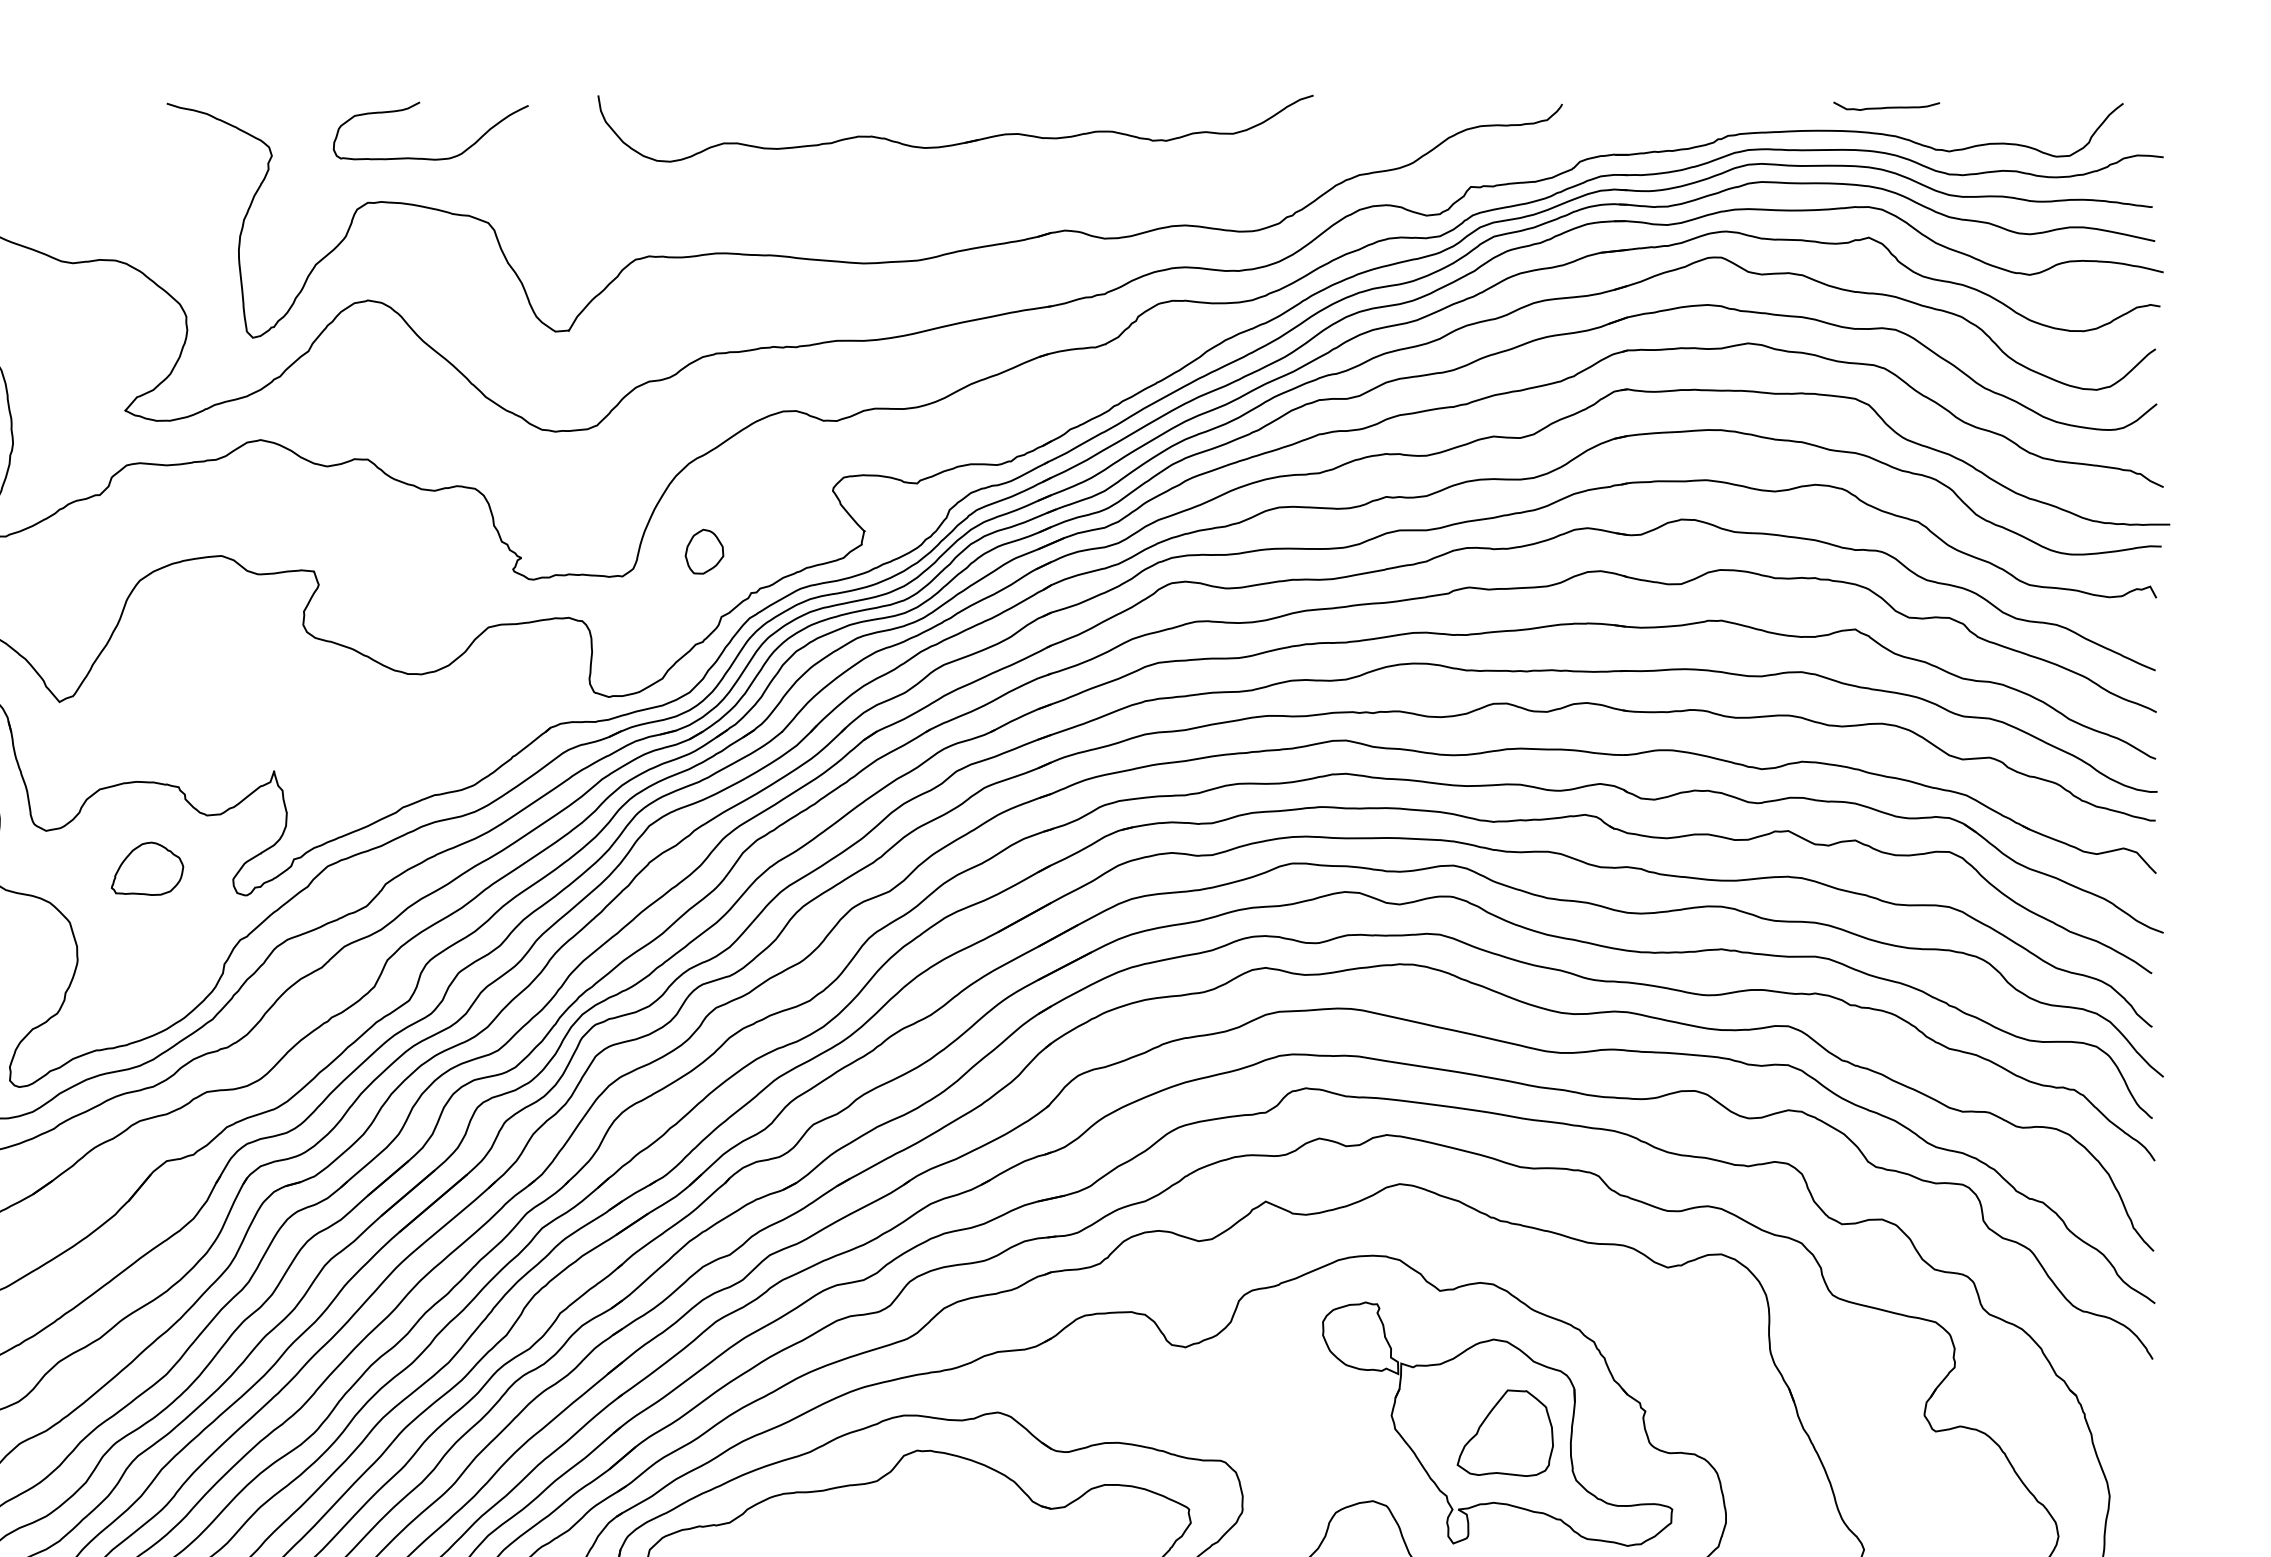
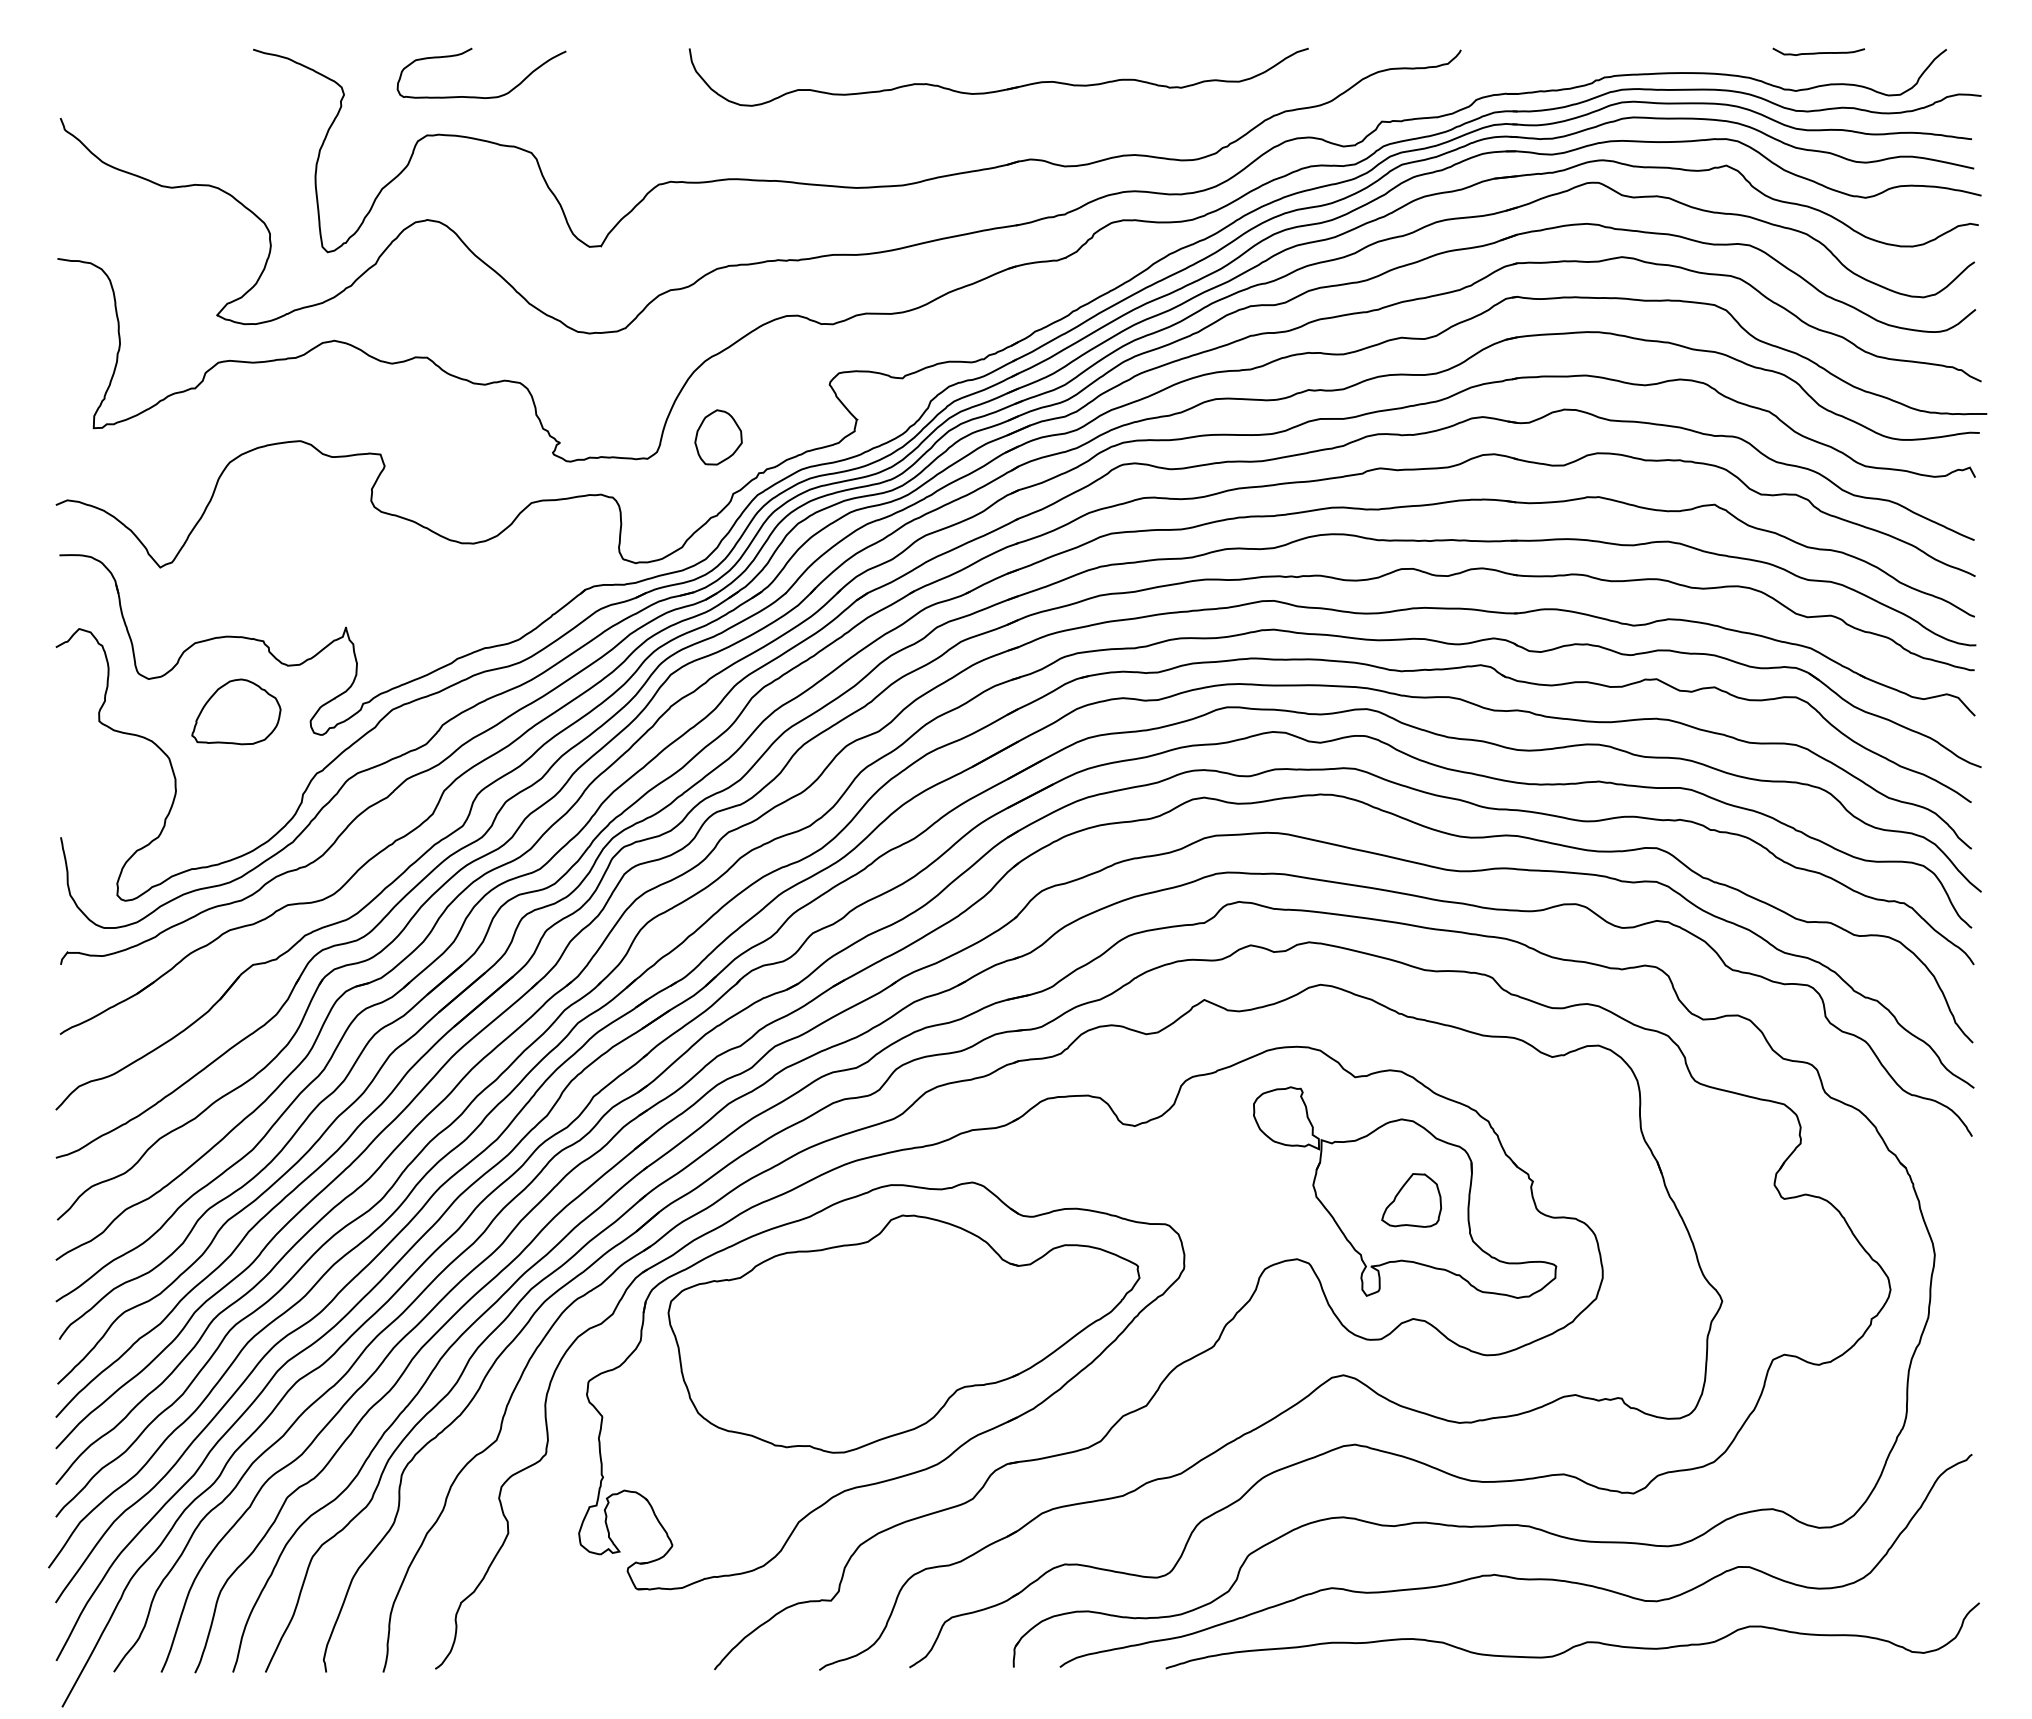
curve: (1886, 107) -> (1818, 52), moved
part: (957, 142) -> (1000, 89), moved
part: (704, 551) -> (718, 437), size x1.43
part: (147, 868) -> (236, 711), size x1.43
part: (1505, 1433) -> (1411, 1200), size x0.71

